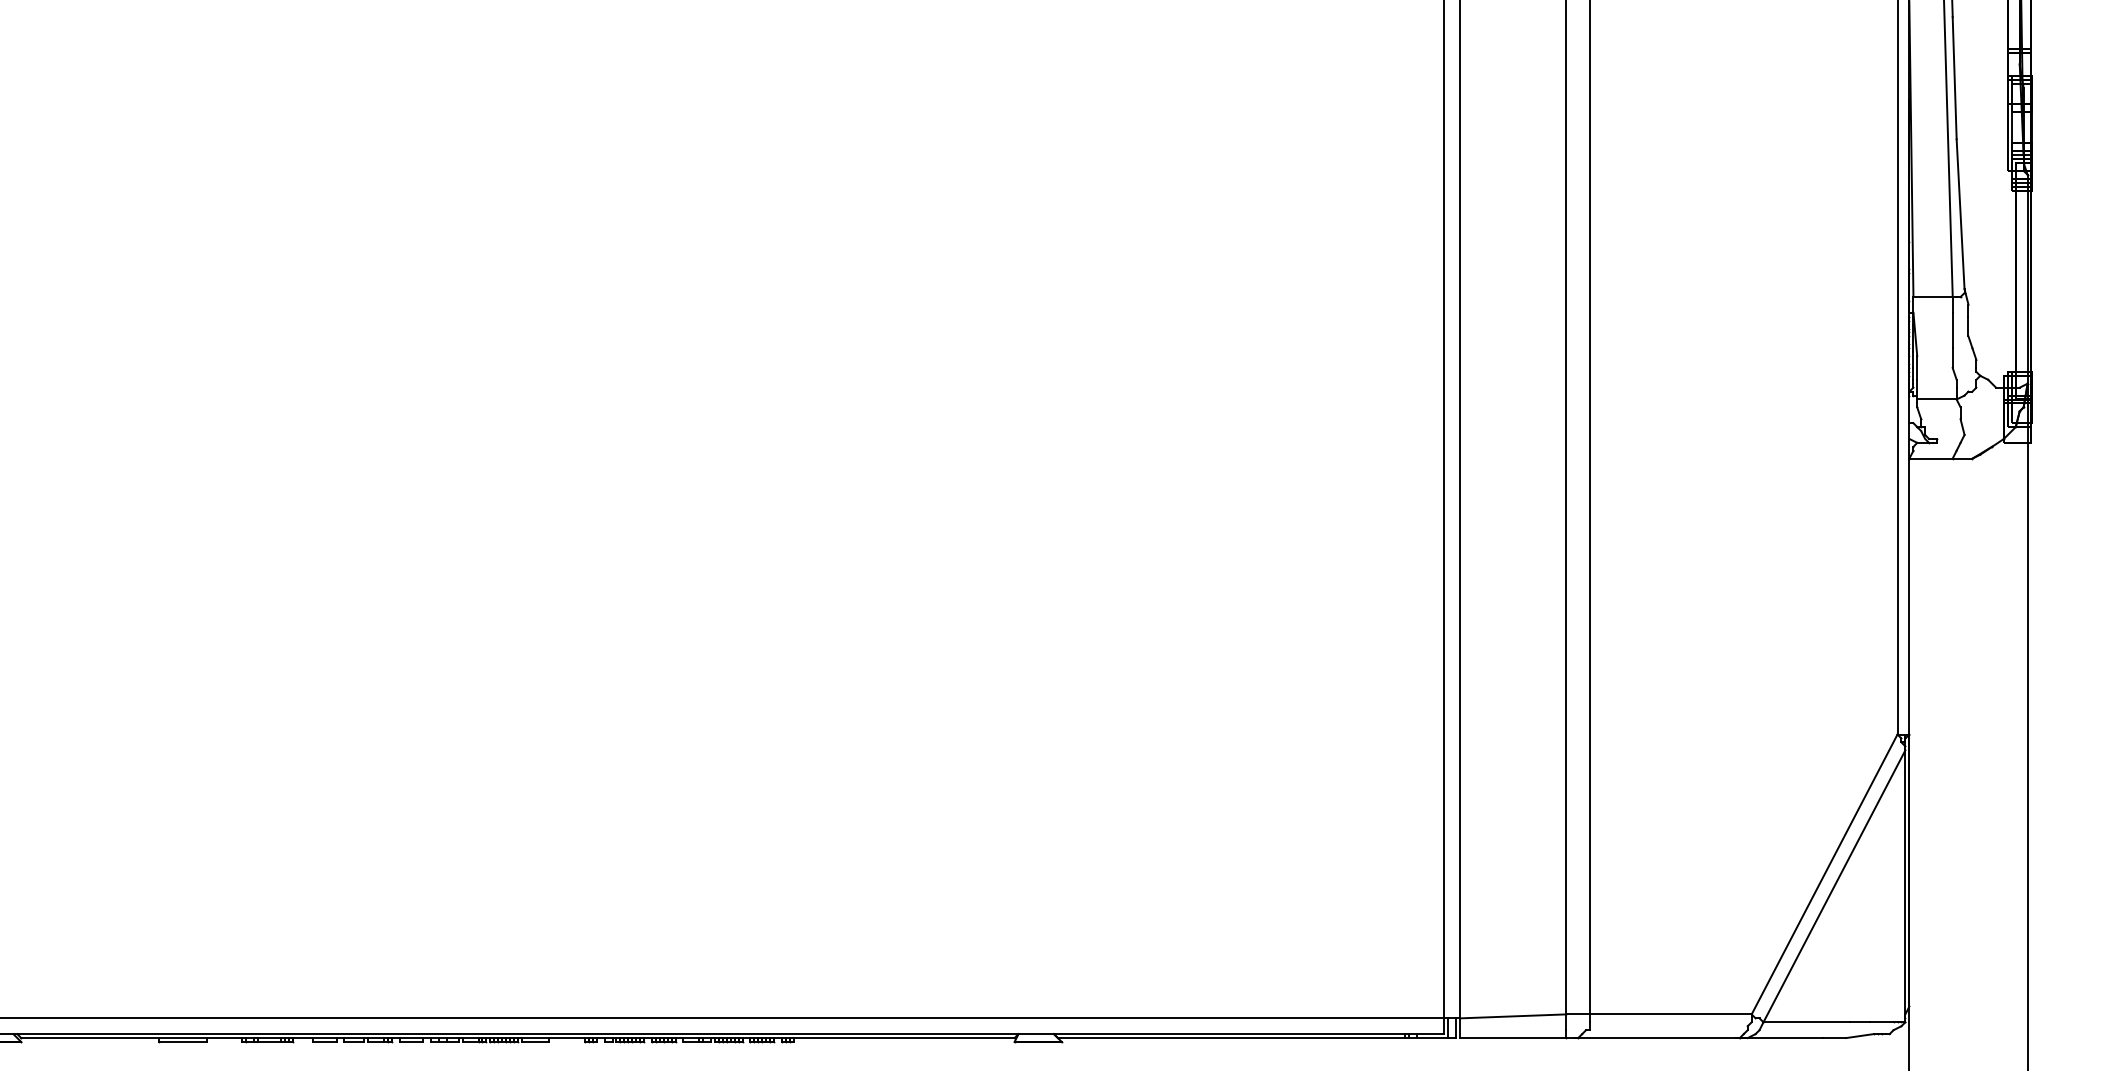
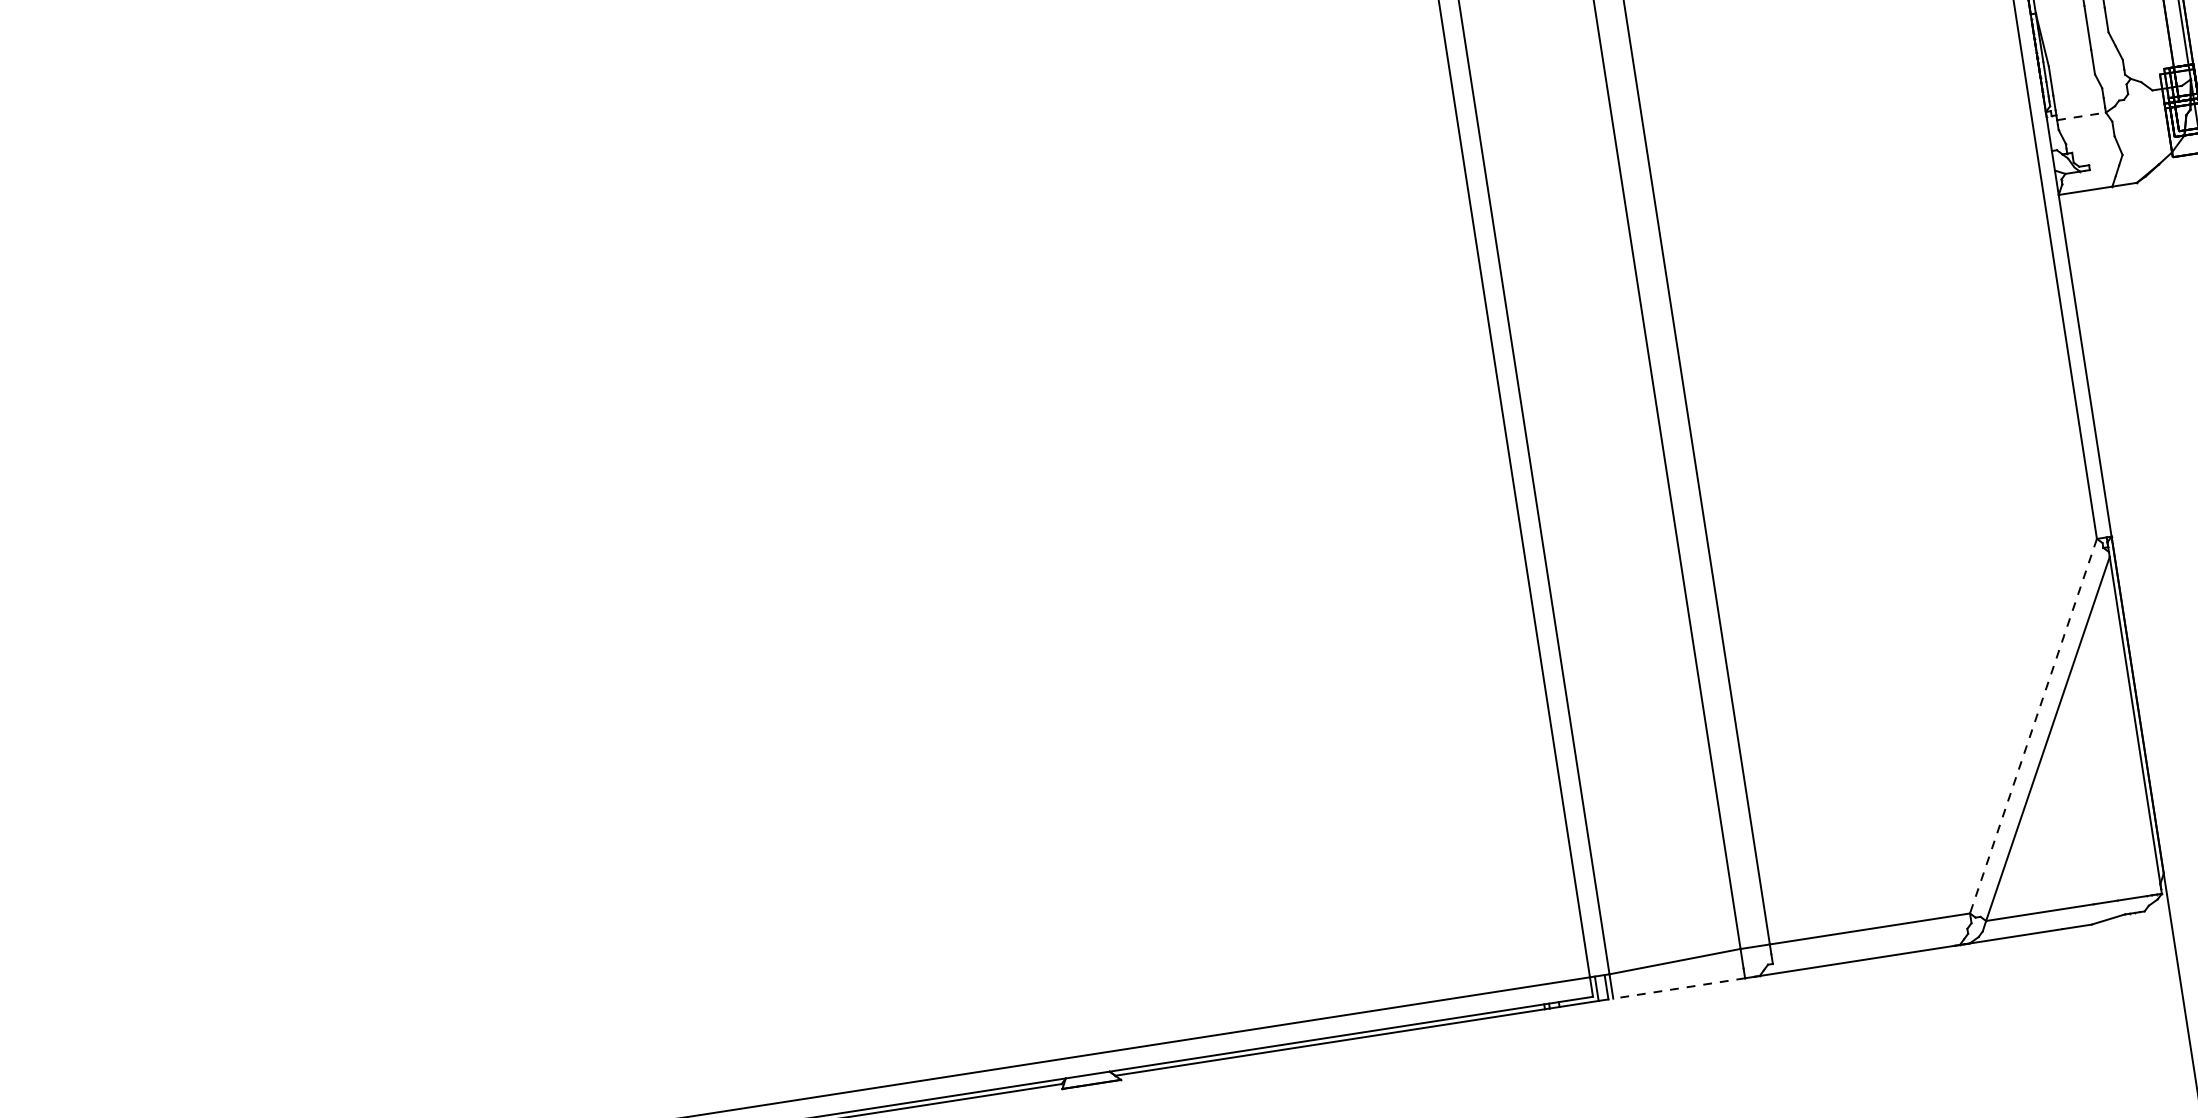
line: (1936, 399) -> (2081, 116), solid -> dashed
line: (1824, 874) -> (2033, 726), solid -> dashed
line: (1512, 1038) -> (1678, 989), solid -> dashed

